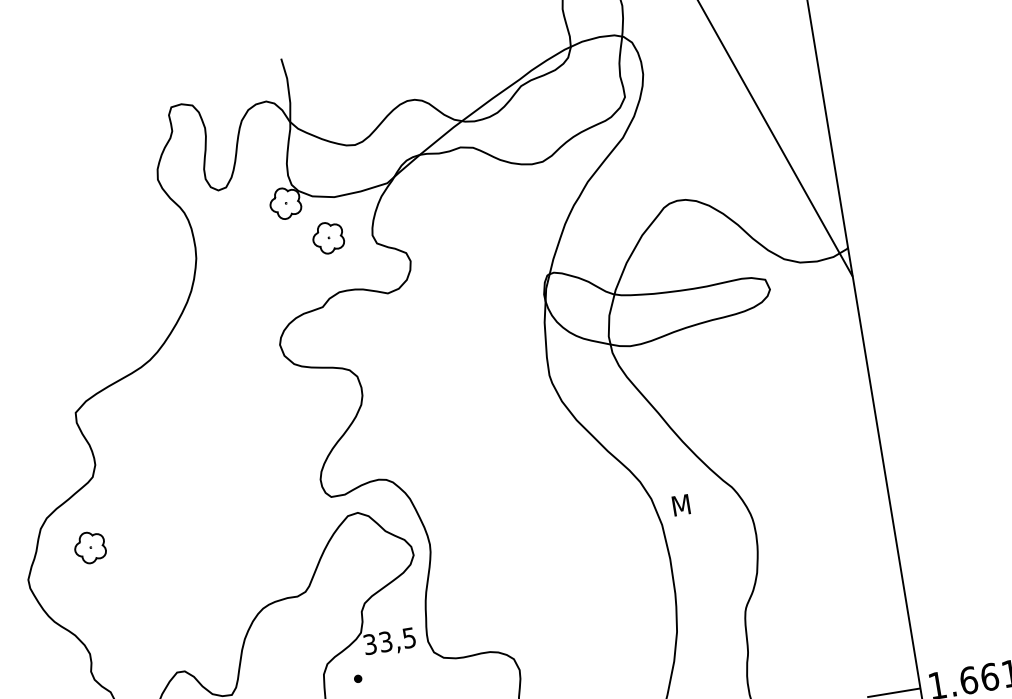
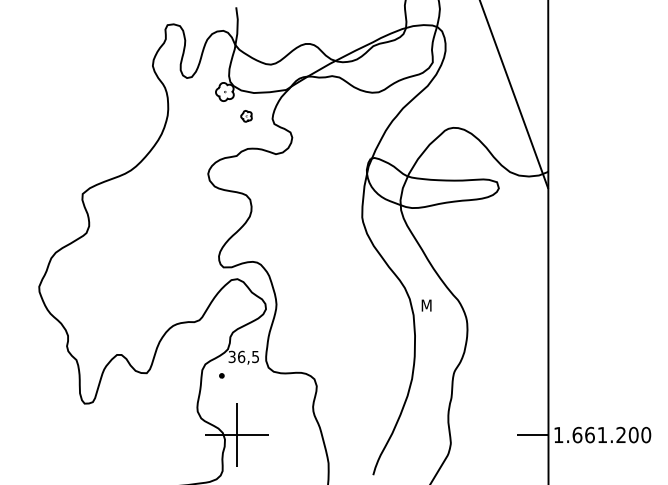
part: (328, 238) -> (246, 116), size x0.6
part: (90, 546) -> (78, 273), removed
text: (385, 641) -> (241, 356), 33,5 -> 36,5

